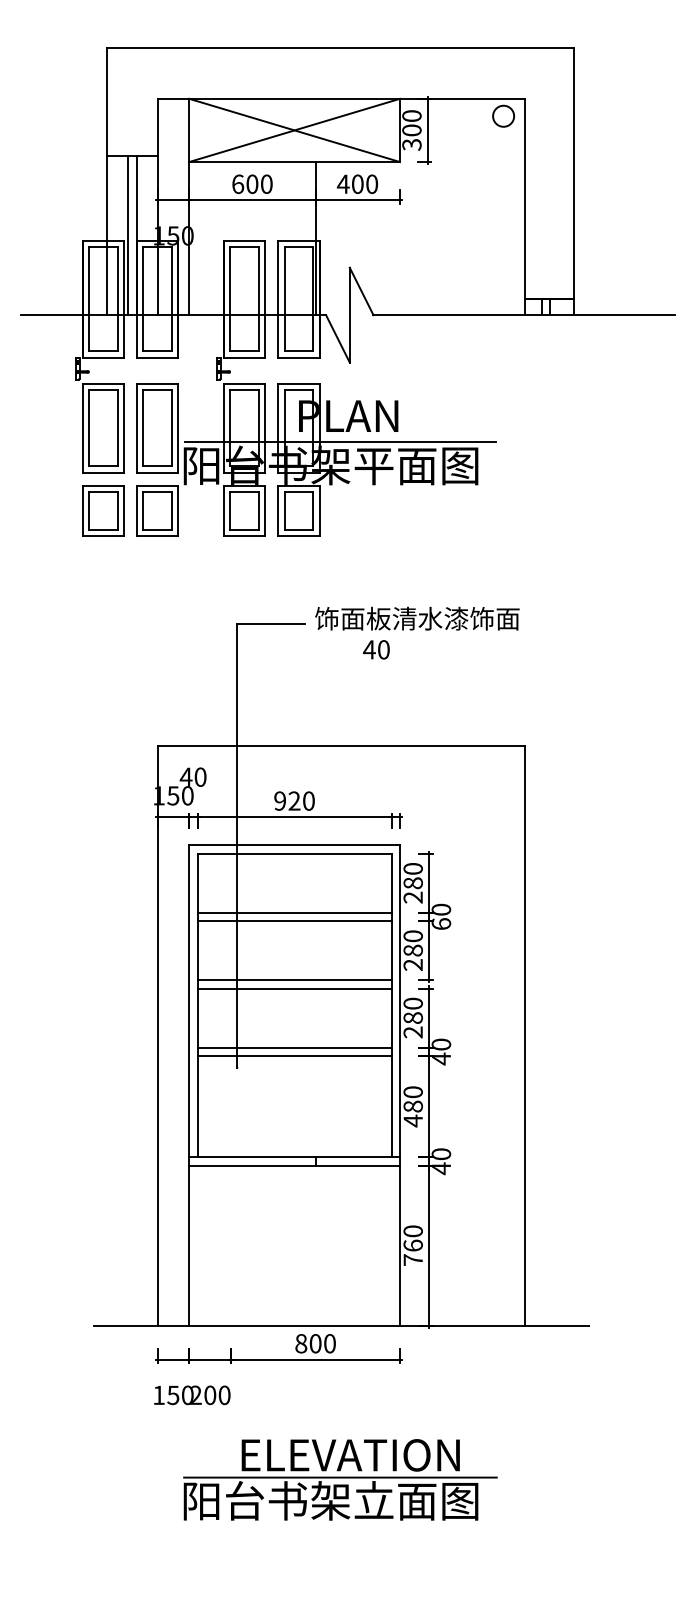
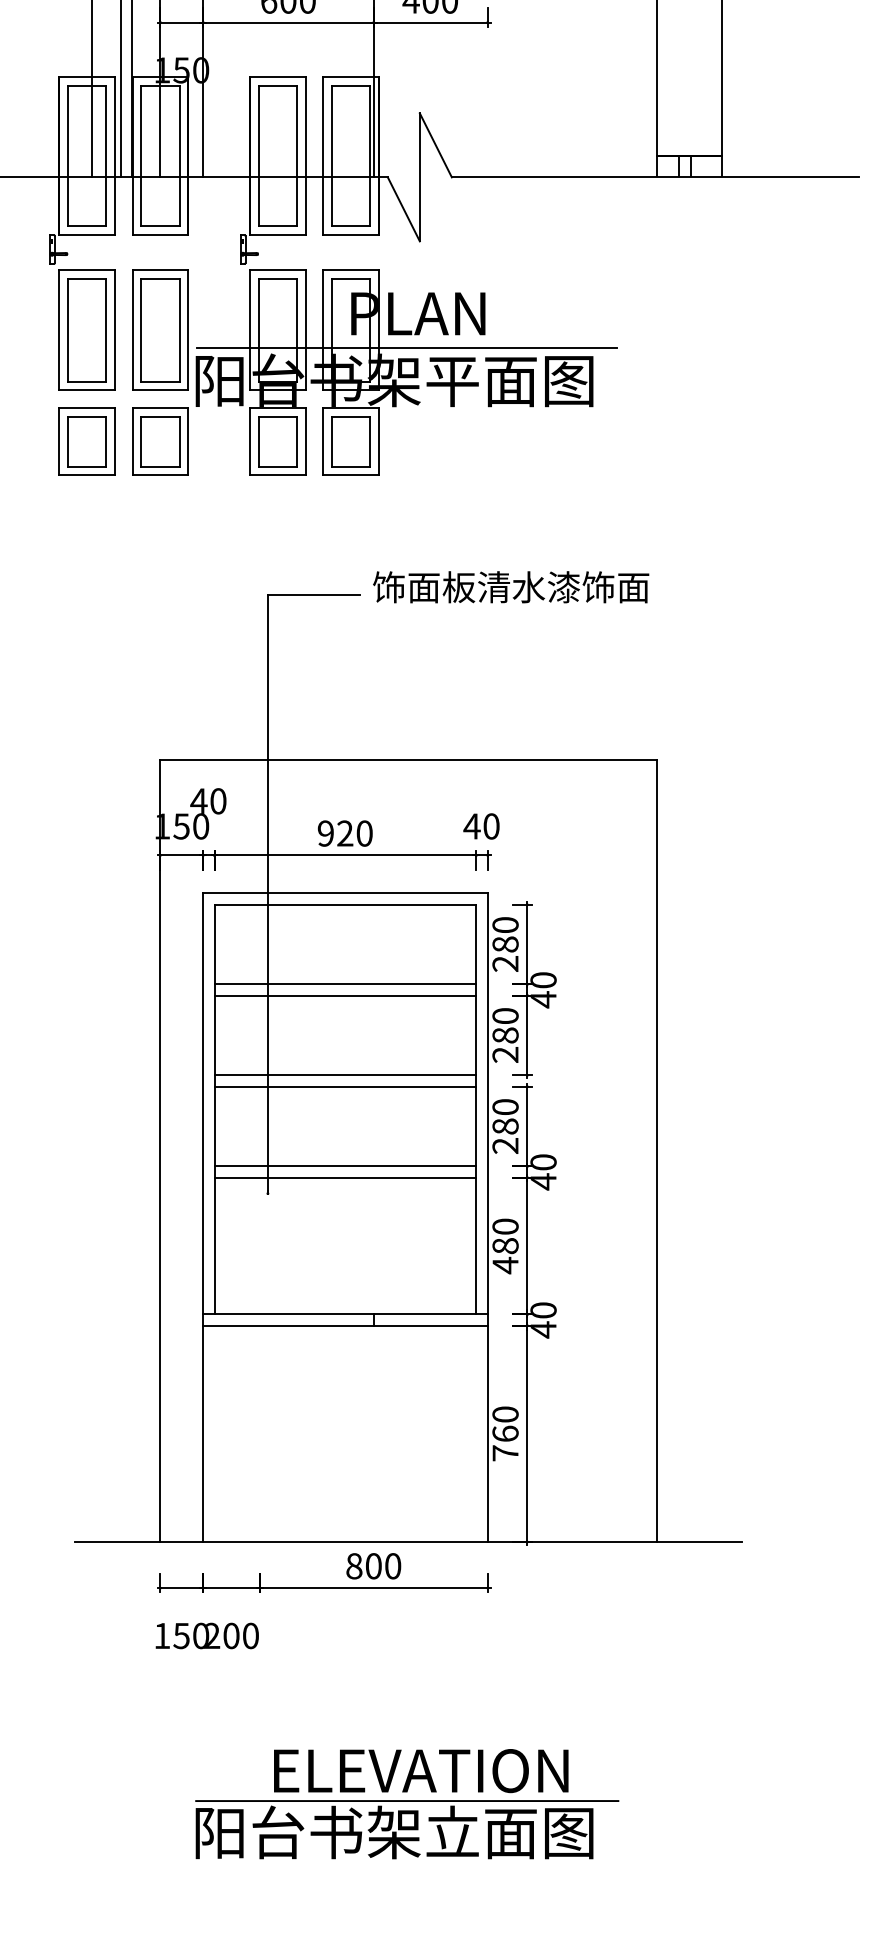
text: (376, 649) -> (481, 826), moved
text: (441, 923) -> (543, 998), 60 -> 40
part: (340, 1479) -> (407, 1803), moved

